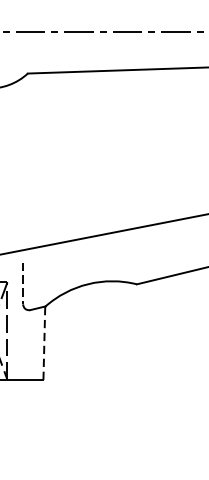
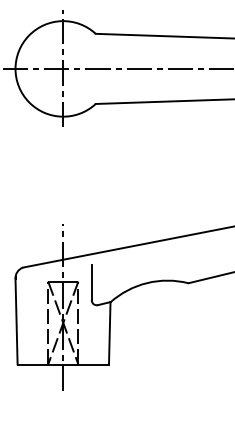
line: (22, 283) -> (91, 282), dashed -> solid
line: (44, 342) -> (109, 332), dashed -> solid

